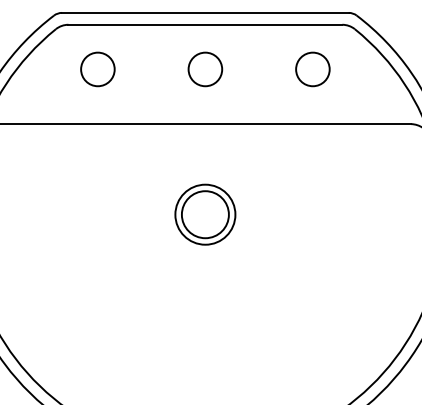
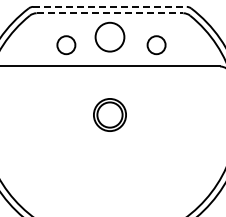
line: (206, 12) -> (110, 6), solid -> dashed
line: (206, 25) -> (110, 13), solid -> dashed
circle: (98, 69) -> (66, 45), moved
circle: (206, 69) -> (110, 37), size x1.6
circle: (312, 69) -> (156, 45), moved

